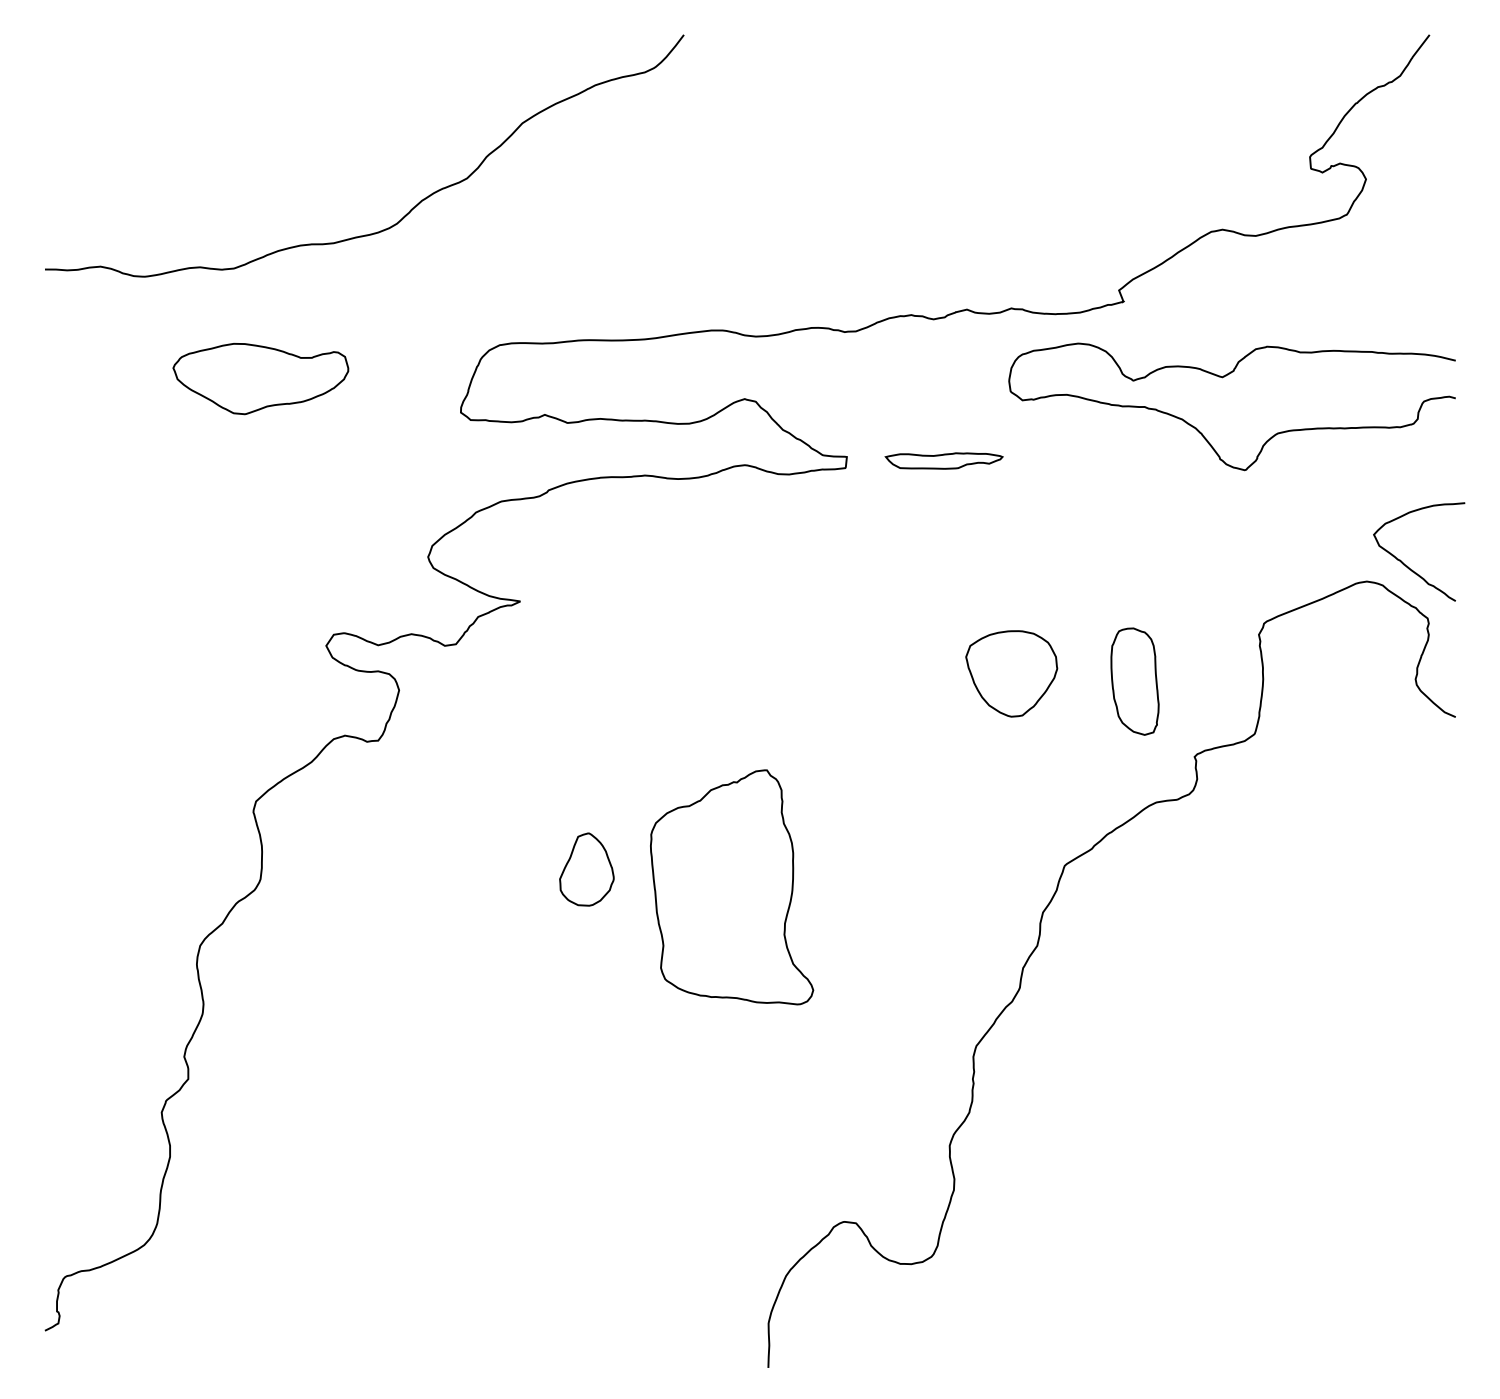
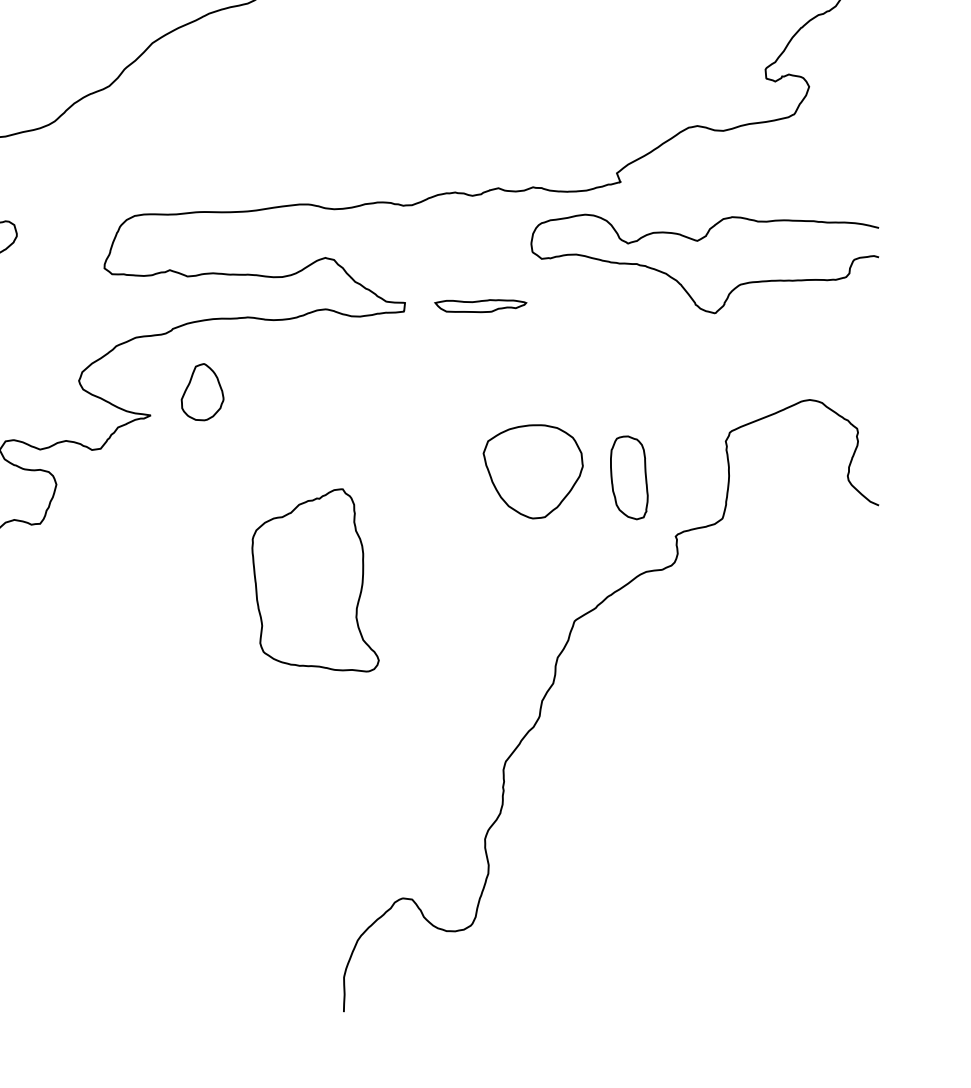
curve: (1407, 565) -> (841, 387), removed
part: (1011, 673) -> (533, 471), size x1.4
part: (586, 869) -> (202, 392), moved
part: (732, 887) -> (315, 580), moved

